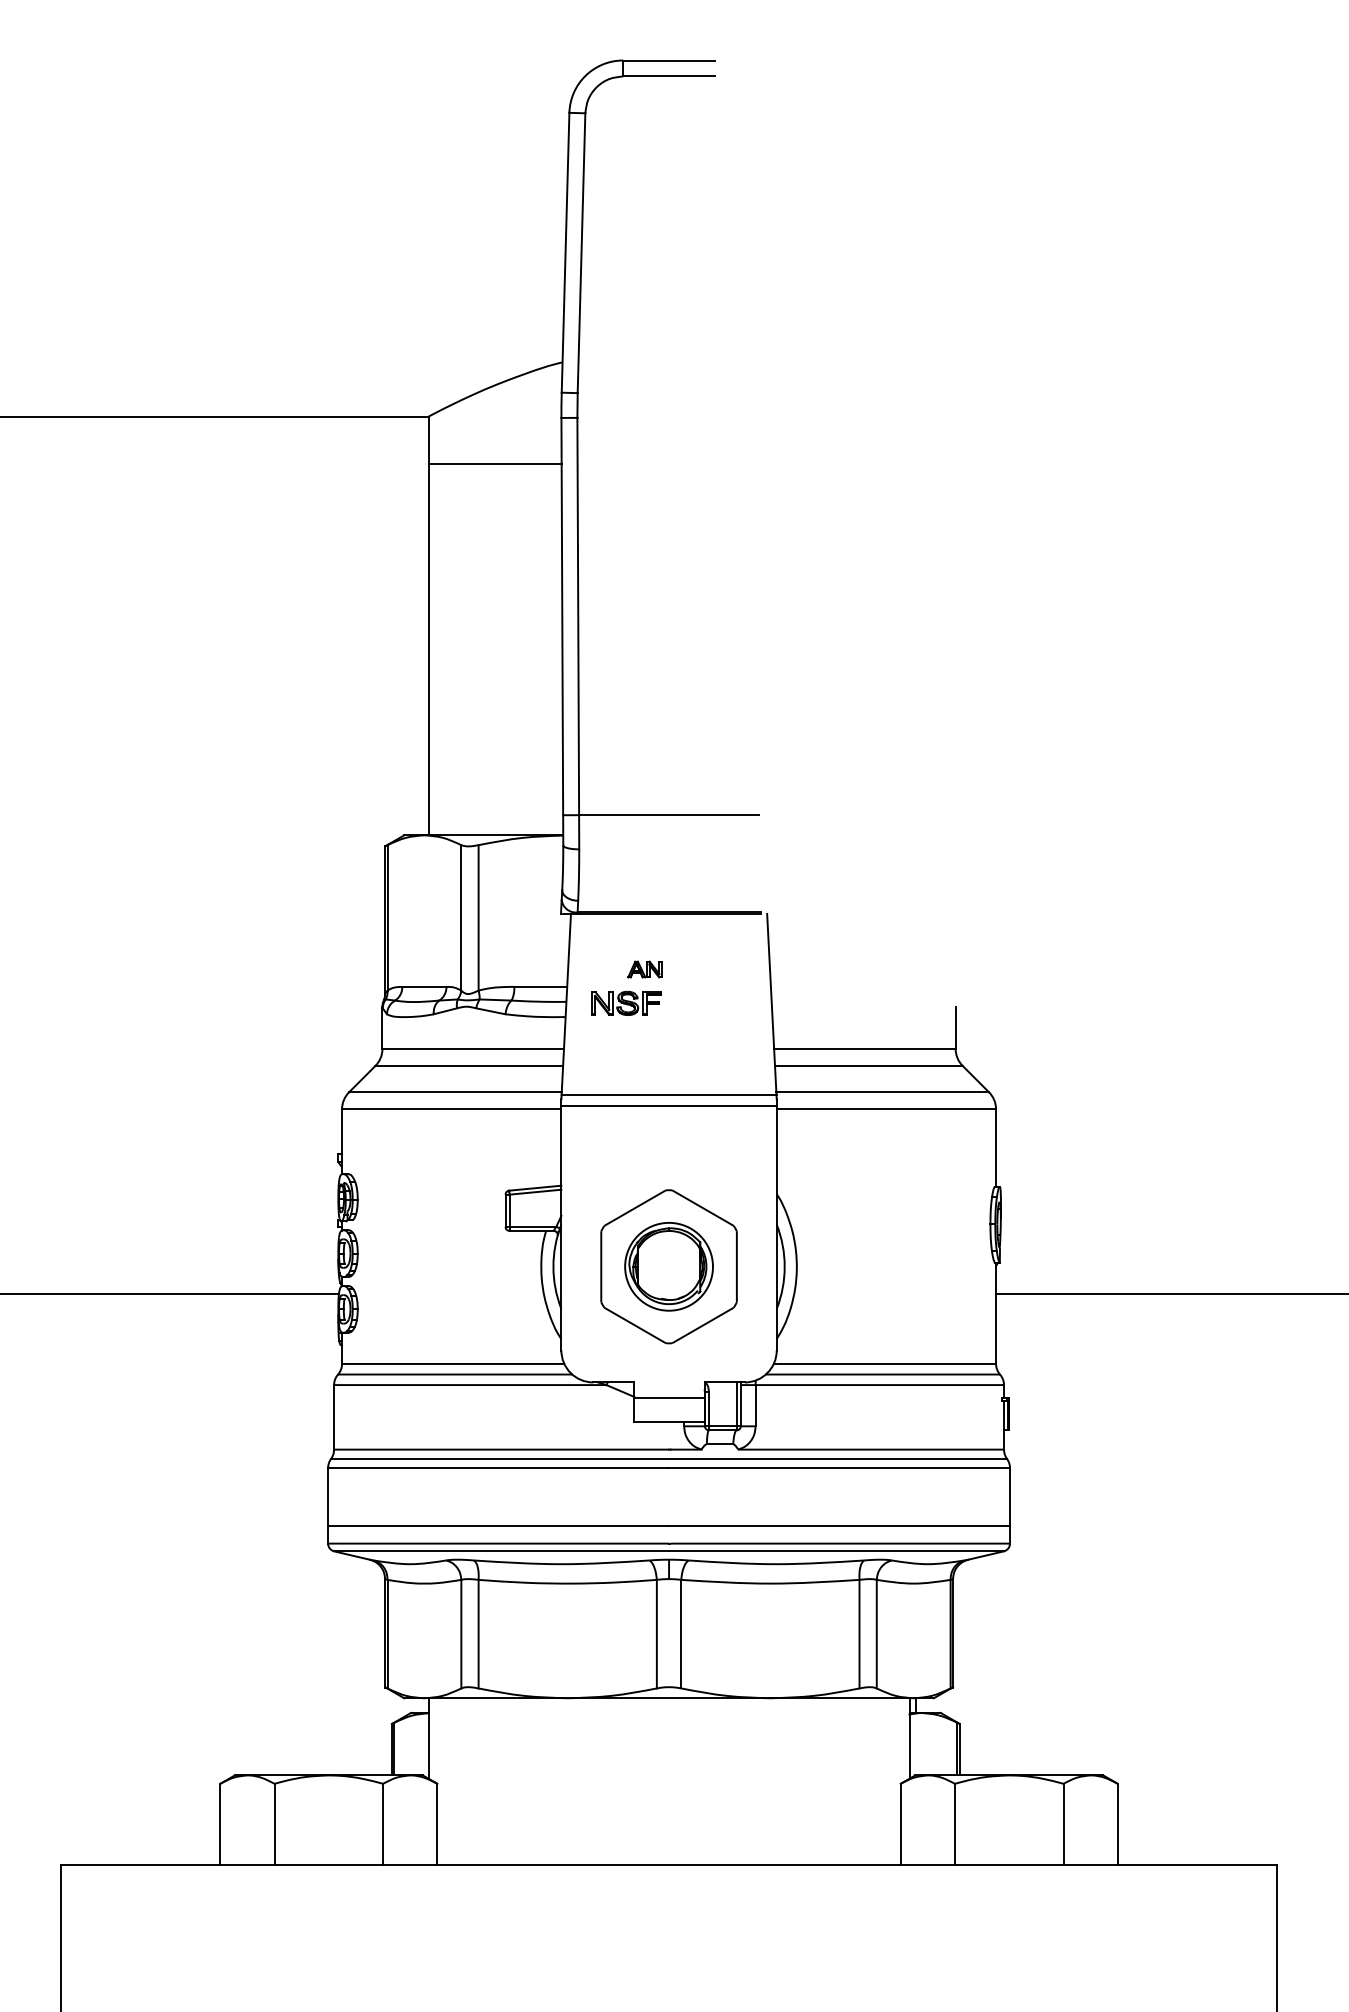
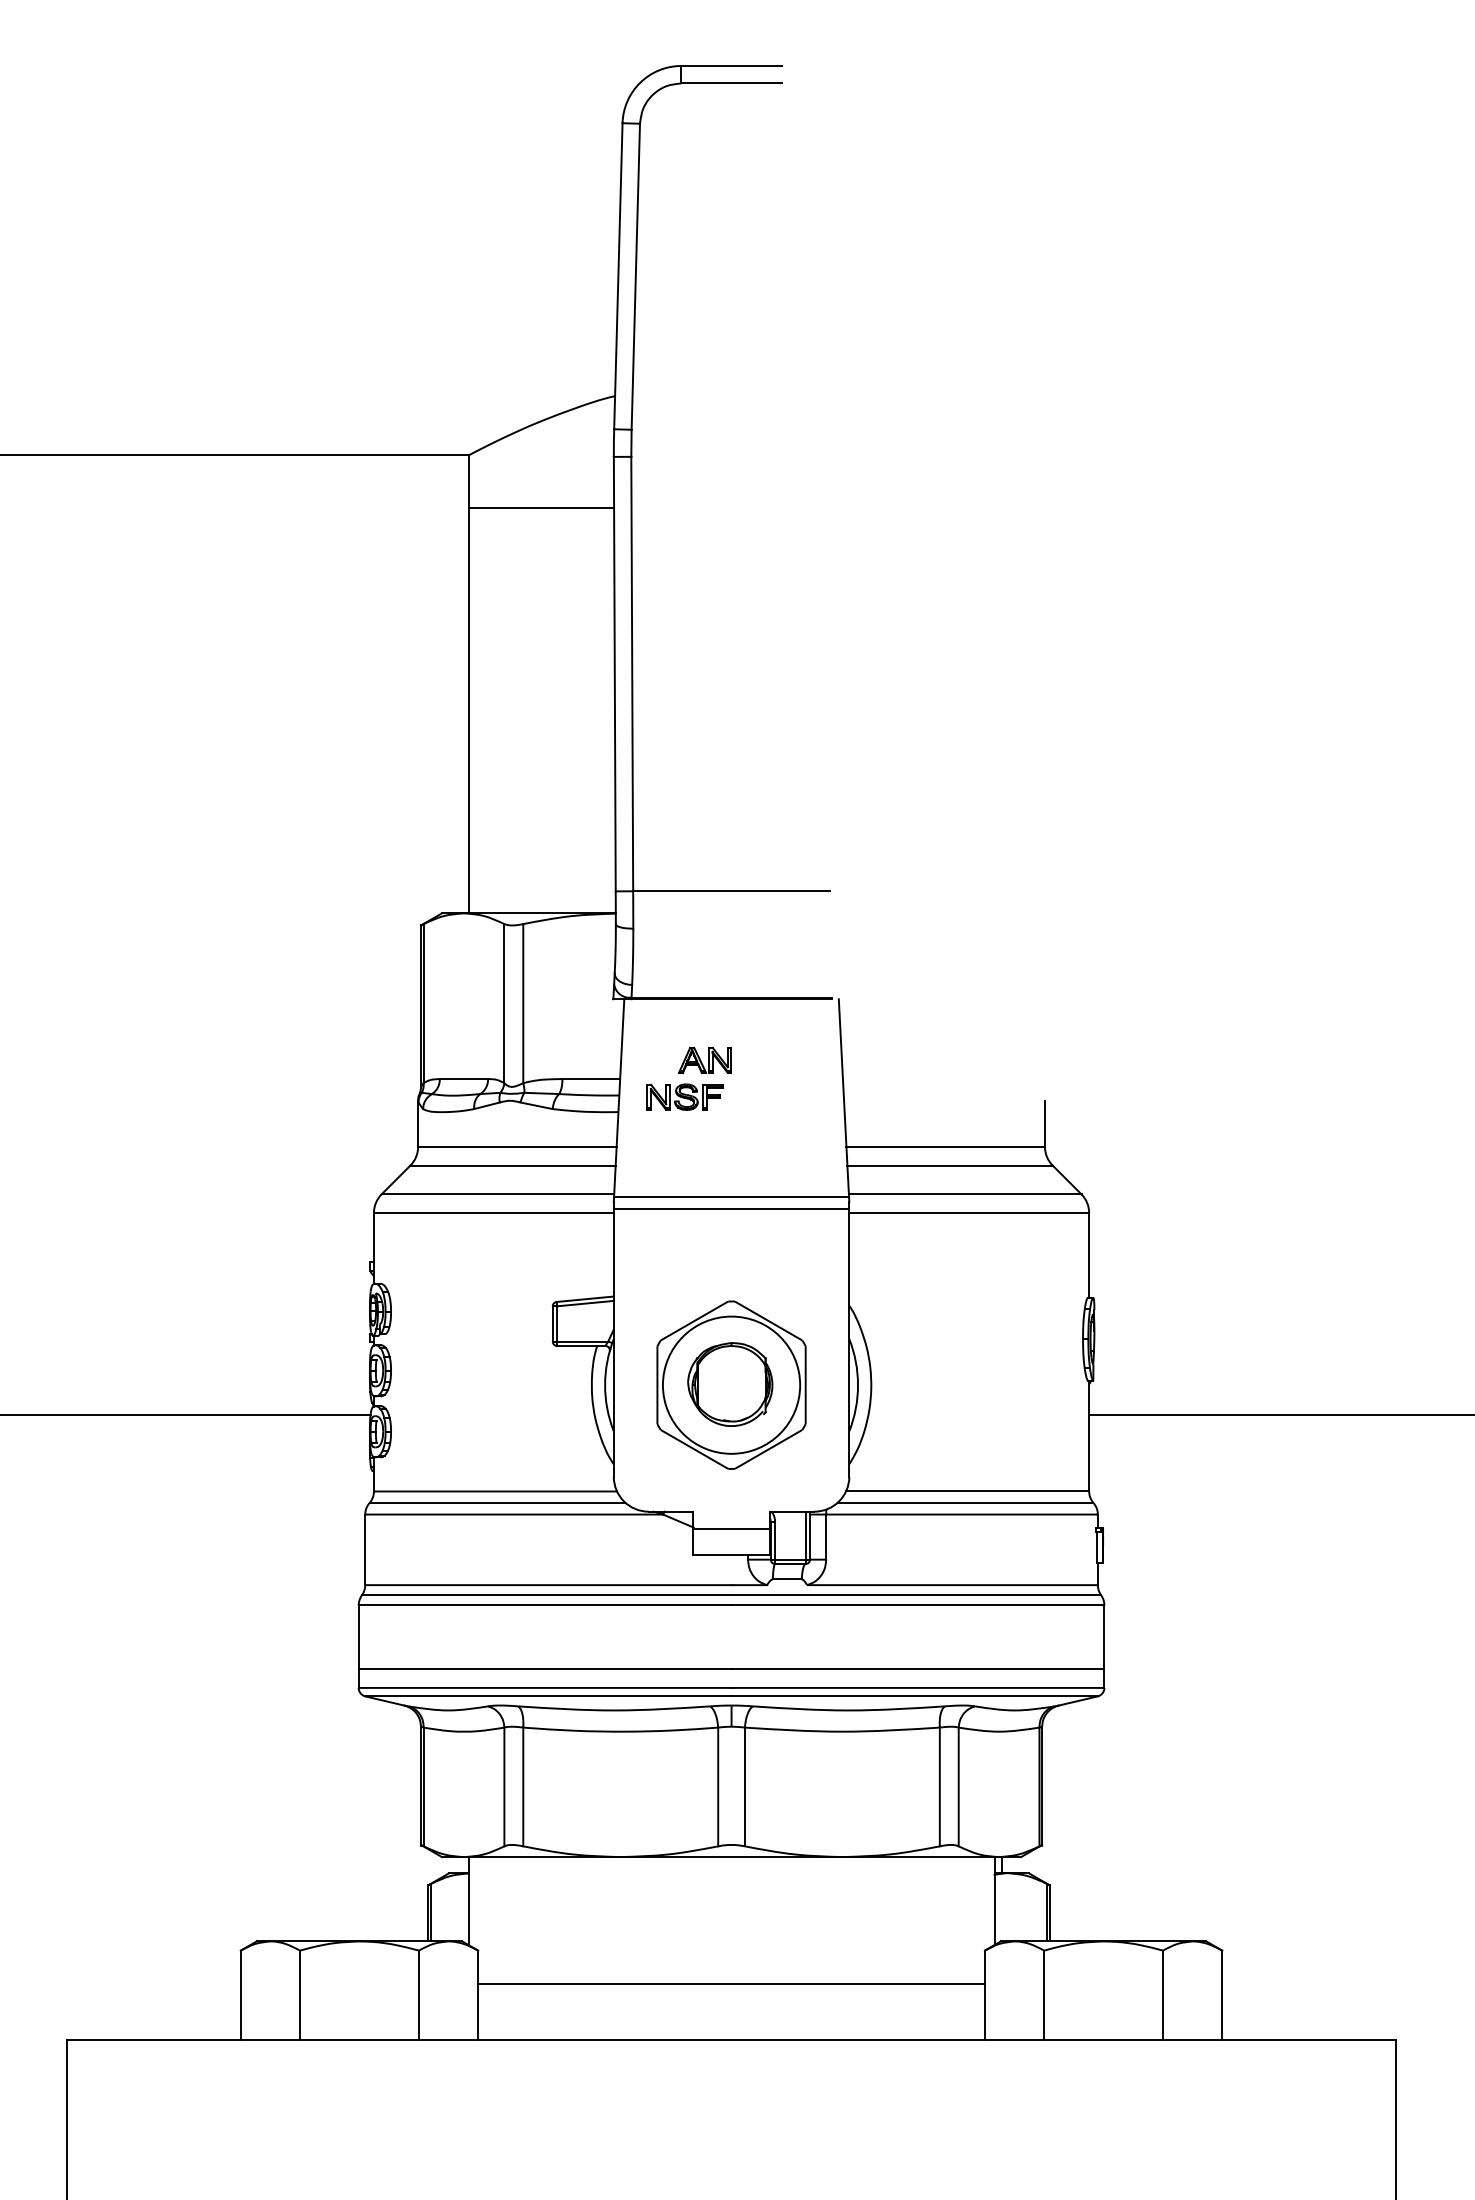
part: (644, 968) -> (704, 1059), size x1.43
circle: (669, 1266) -> (731, 1384), size x1.43
line: (669, 1814) -> (731, 1984), added

